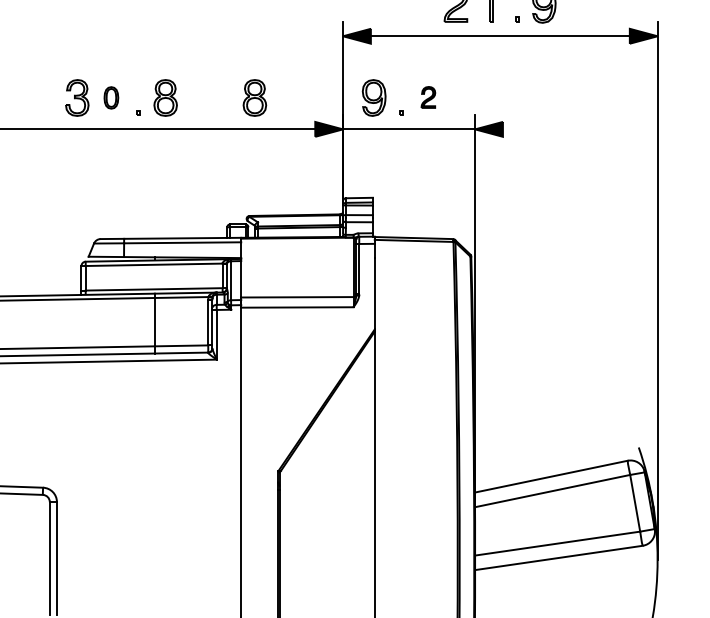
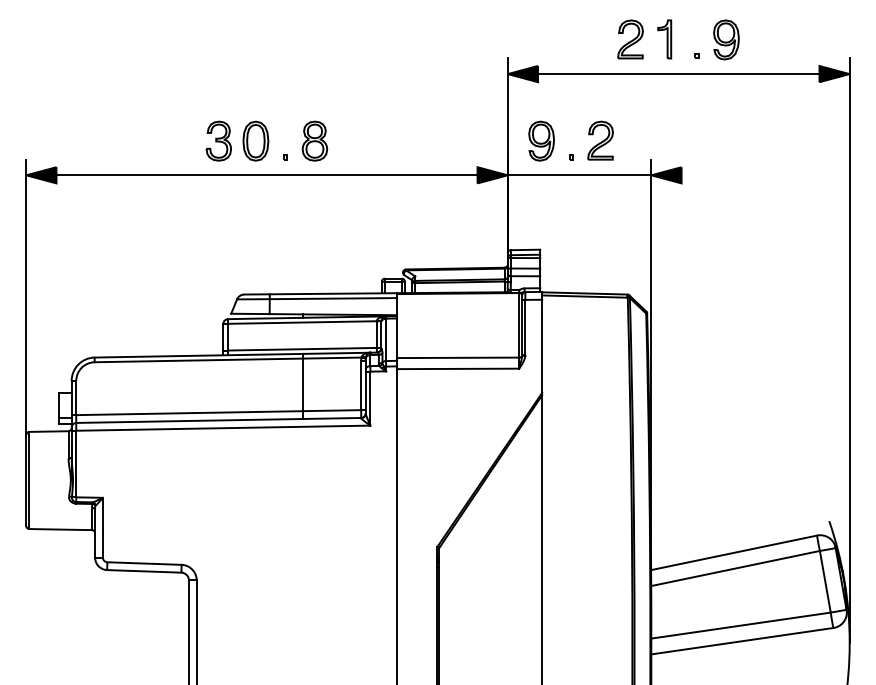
part: (111, 97) -> (255, 140), size x1.67
part: (254, 97) -> (411, 140), removed
part: (428, 97) -> (600, 140), size x1.67

